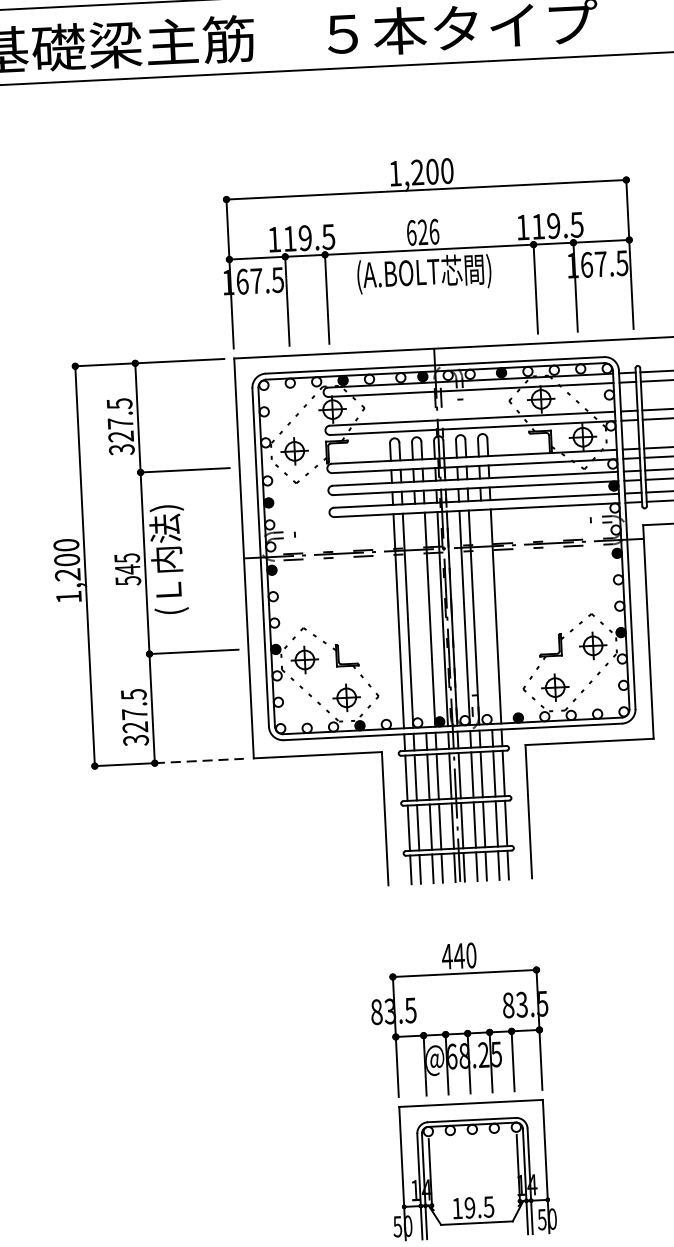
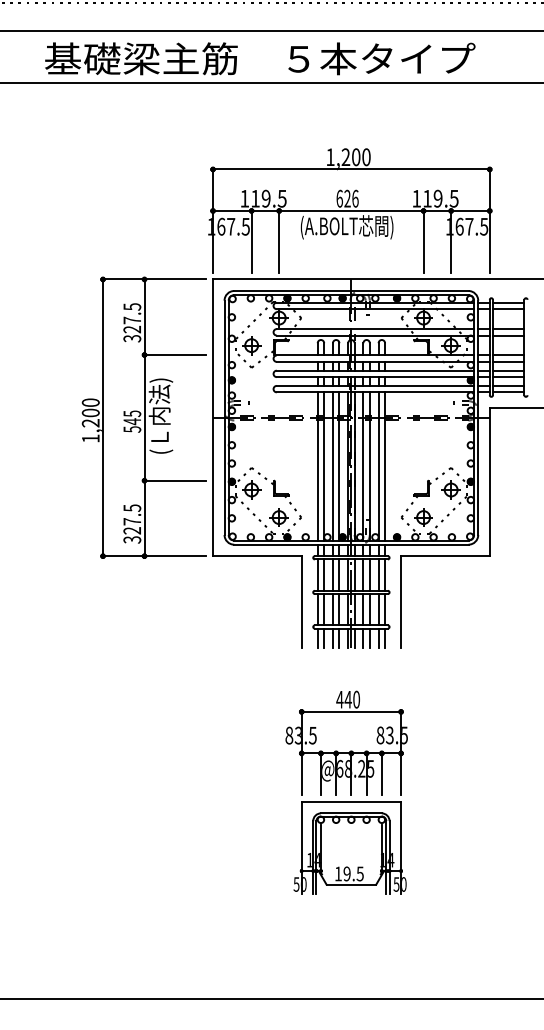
line: (486, 617) -> (378, 466), added
line: (420, 620) -> (332, 466), added
line: (199, 761) -> (175, 556), dashed -> solid

